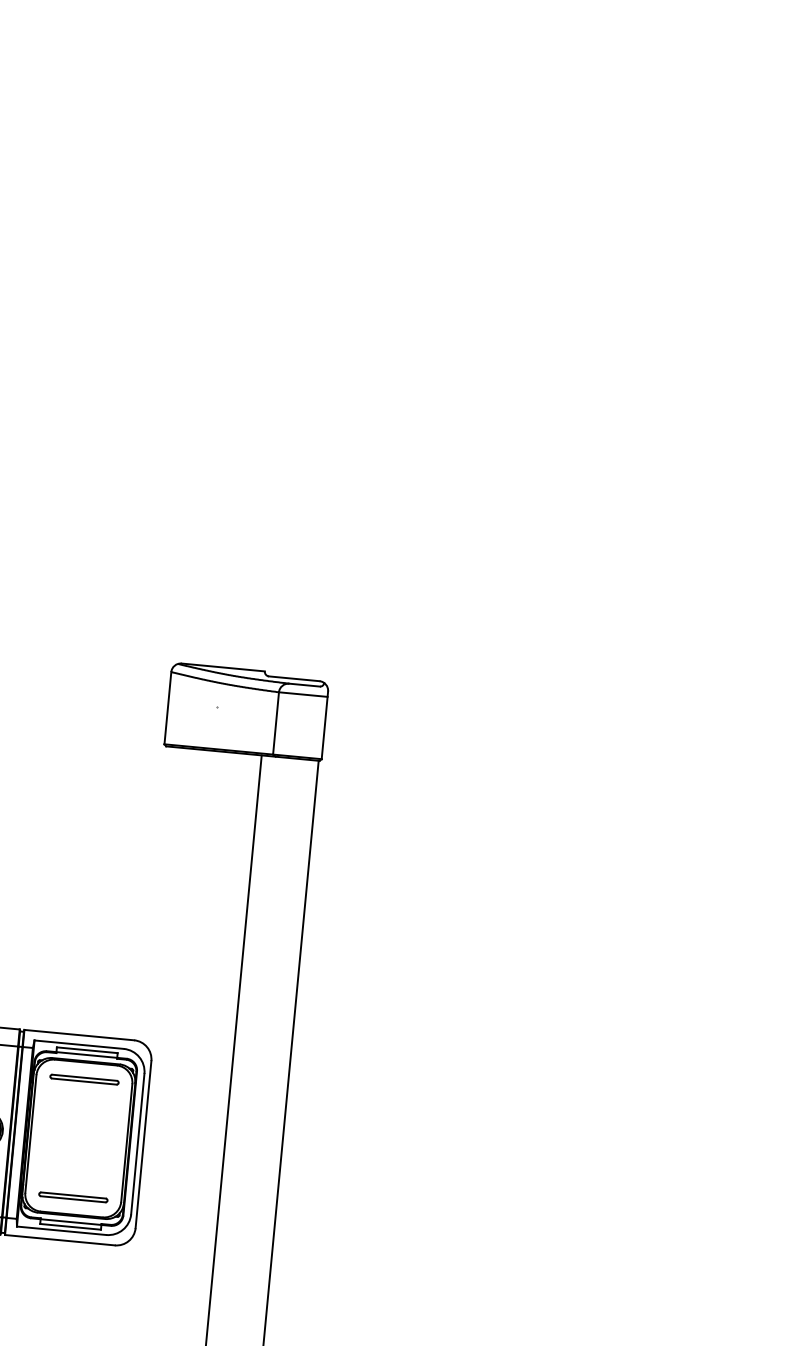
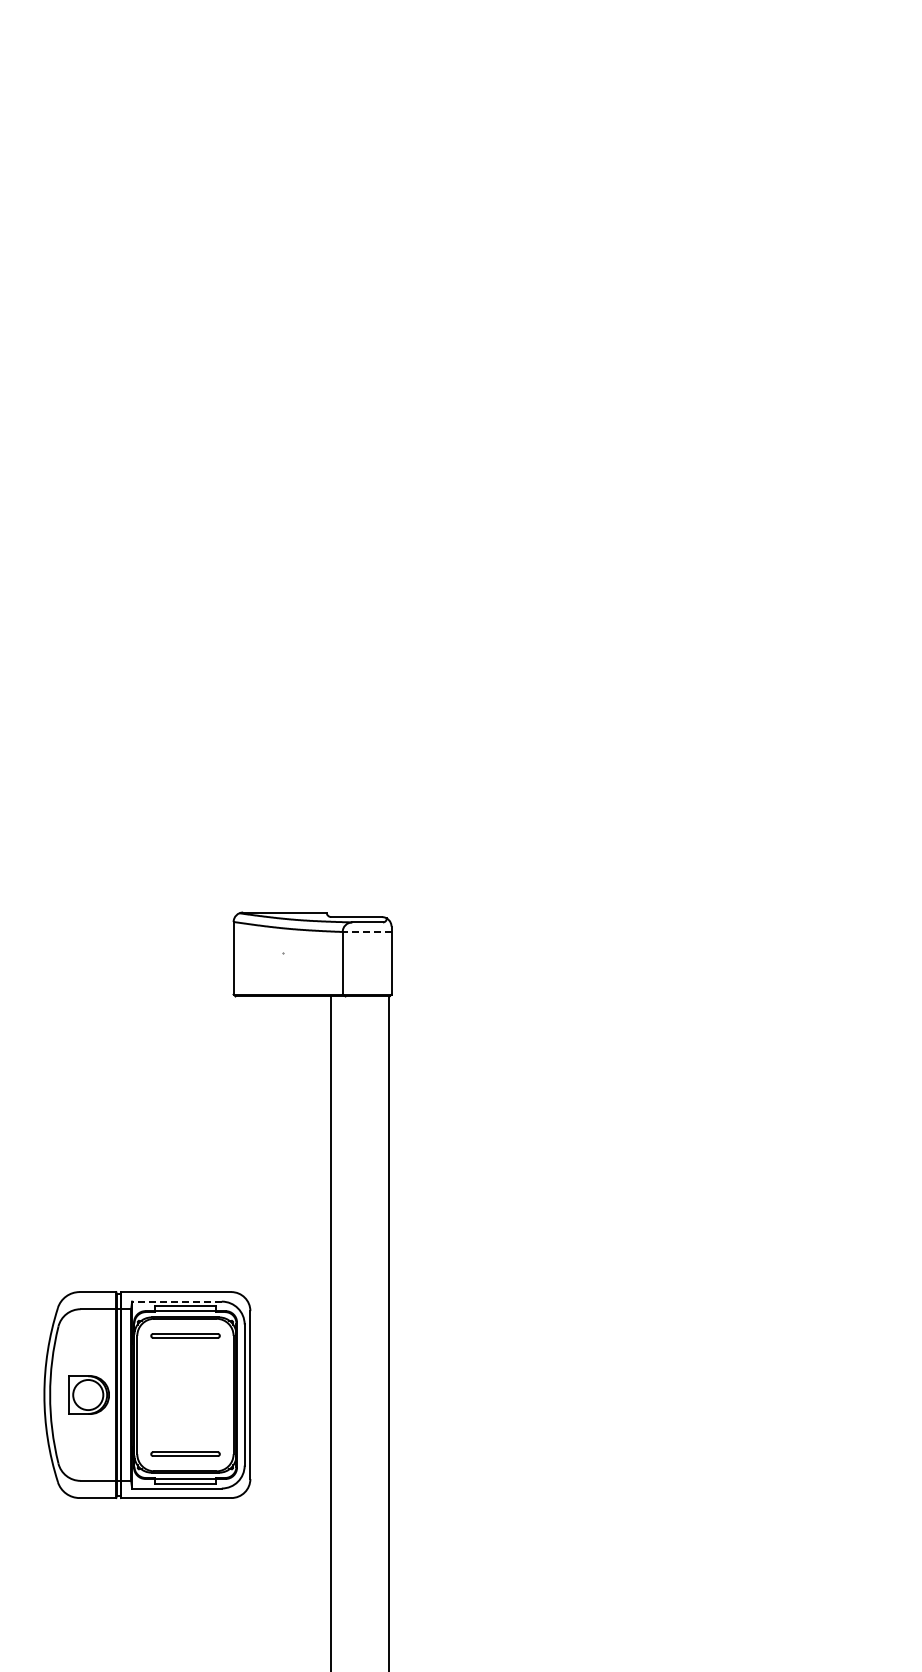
line: (302, 694) -> (366, 931), solid -> dashed
line: (78, 1044) -> (176, 1301), solid -> dashed

